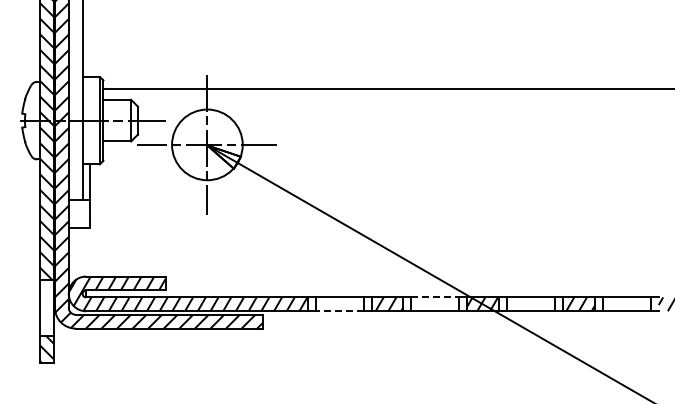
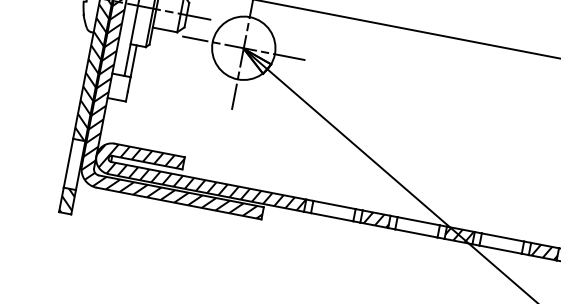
line: (435, 297) -> (418, 221), dashed -> solid
line: (339, 311) -> (331, 217), dashed -> solid

